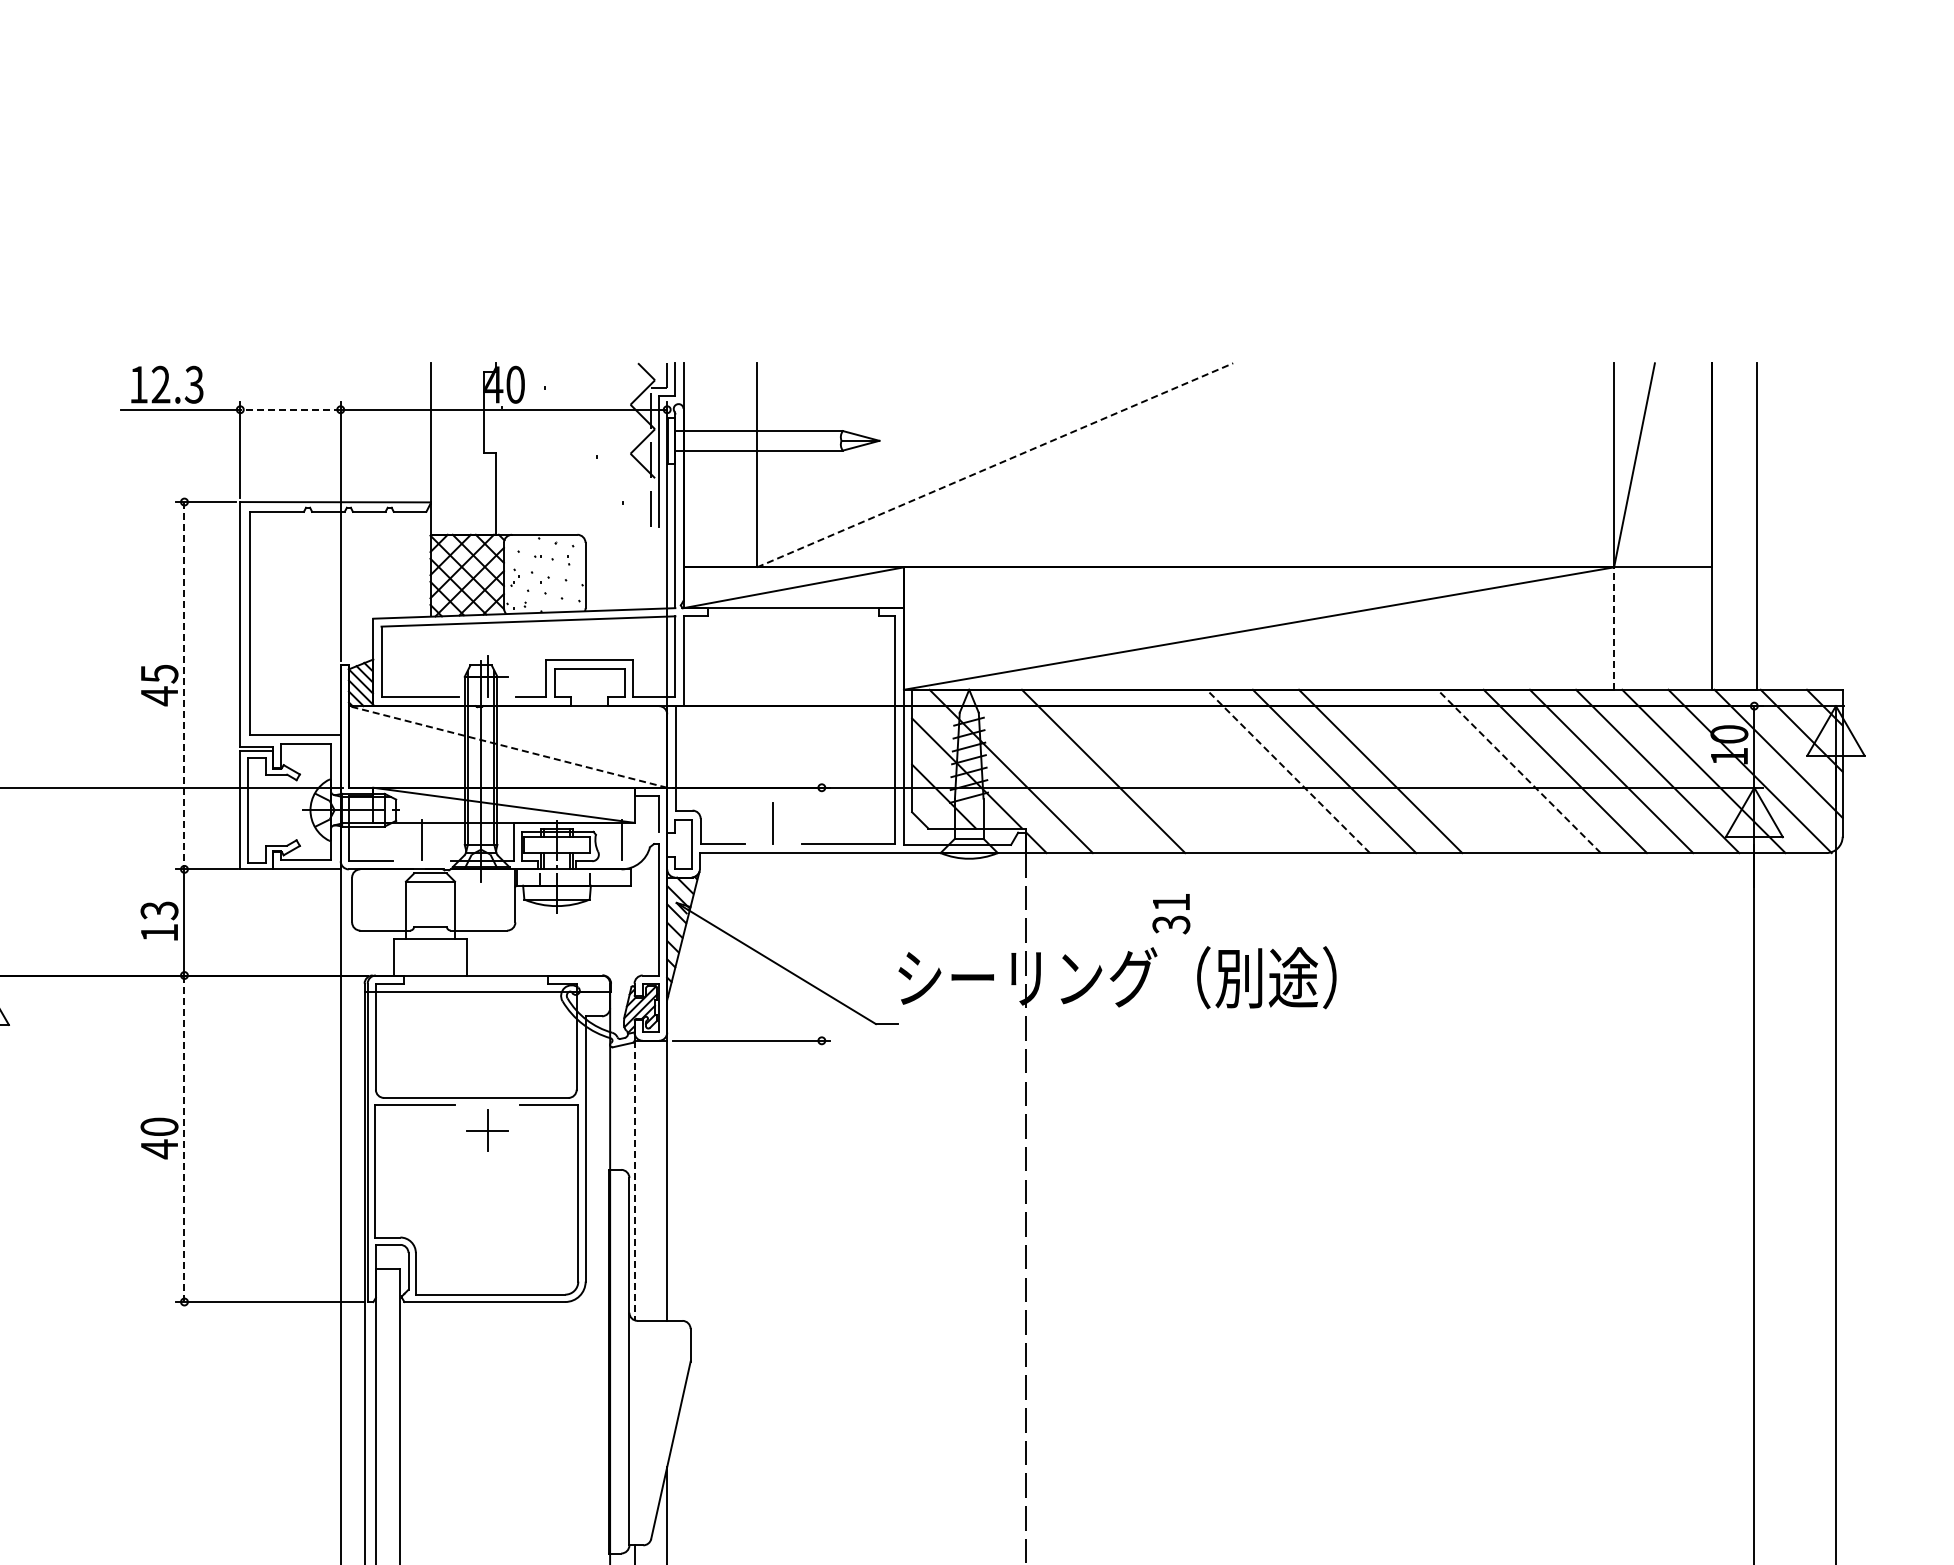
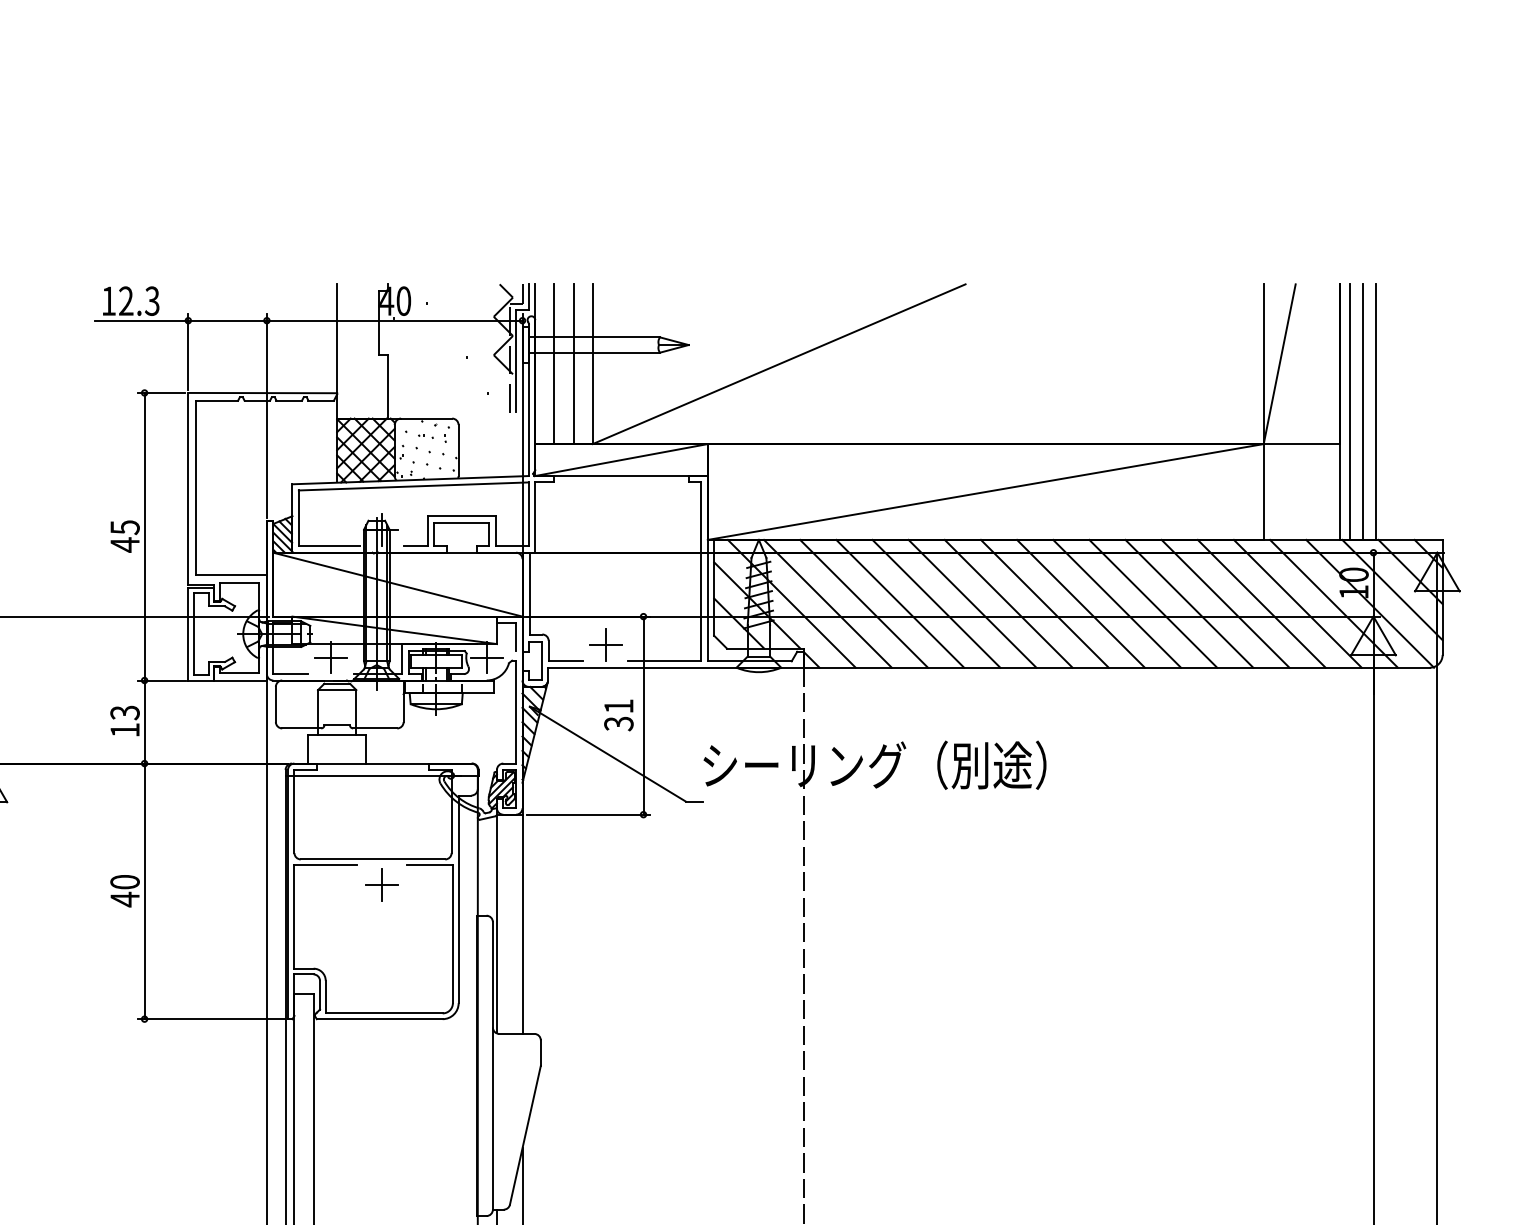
line: (290, 409) -> (227, 320), dashed -> solid
line: (708, 465) -> (554, 364), added
line: (732, 465) -> (573, 364), added
line: (995, 465) -> (779, 364), dashed -> solid
line: (1724, 526) -> (1350, 412), added
line: (1740, 526) -> (1362, 412), added
line: (1614, 628) -> (1264, 491), dashed -> solid
line: (184, 685) -> (144, 536), dashed -> solid
line: (507, 746) -> (397, 584), dashed -> solid
line: (1057, 771) -> (828, 603), added
line: (1149, 771) -> (900, 603), added
line: (1195, 771) -> (936, 603), added
line: (1241, 771) -> (972, 603), added
line: (1287, 771) -> (1008, 603), dashed -> solid
line: (1426, 771) -> (1116, 603), added
line: (1472, 771) -> (1152, 603), added
line: (1518, 771) -> (1188, 603), dashed -> solid
line: (772, 823) -> (604, 644), added
line: (421, 840) -> (330, 657), added
line: (621, 840) -> (486, 657), added
line: (821, 913) -> (643, 715), added
text: (1171, 914) -> (619, 715), moved
line: (184, 1138) -> (144, 891), dashed -> solid
line: (634, 1180) -> (496, 924), dashed -> solid

